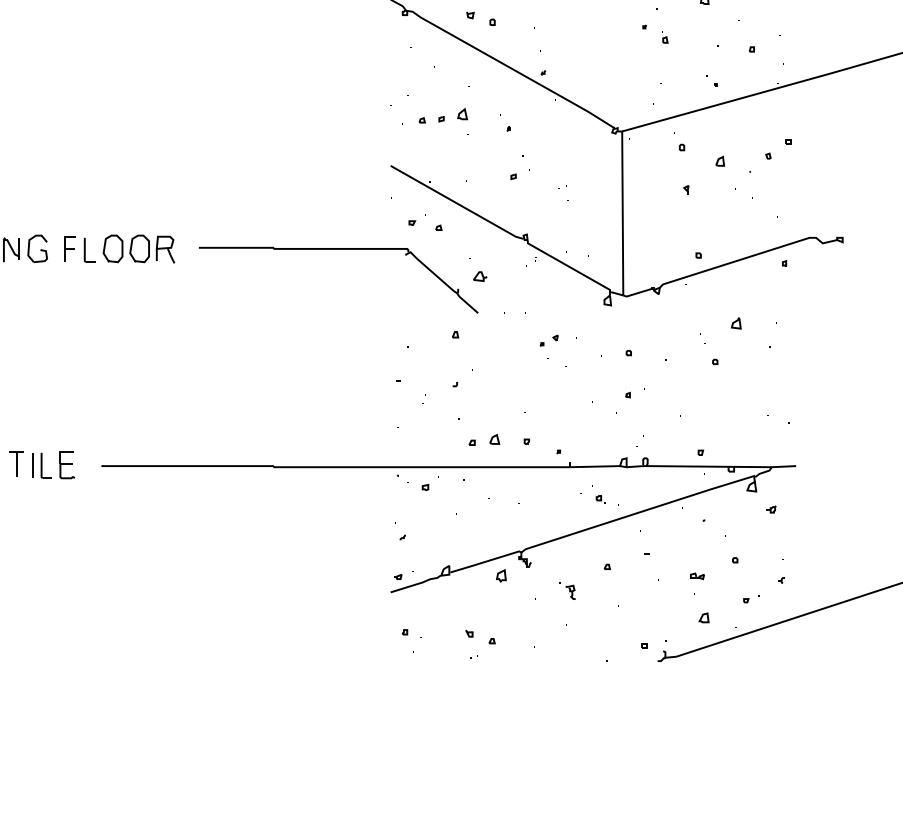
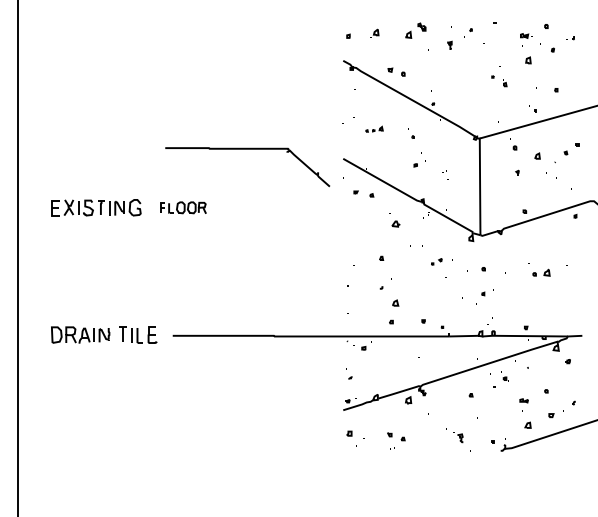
part: (443, 116) -> (374, 129), size x0.6
part: (119, 248) -> (183, 207), size x0.7
part: (338, 250) -> (247, 149), moved
part: (735, 323) -> (546, 272), moved
part: (494, 438) -> (395, 302), moved
part: (597, 494) -> (504, 376), moved
part: (567, 591) -> (458, 437), moved
part: (750, 599) -> (555, 414), size x1.6
part: (411, 631) -> (355, 433), size x1.6

